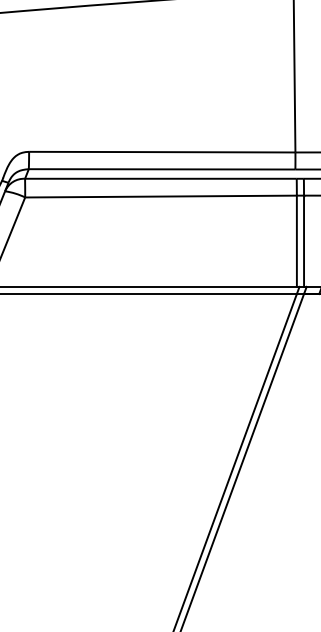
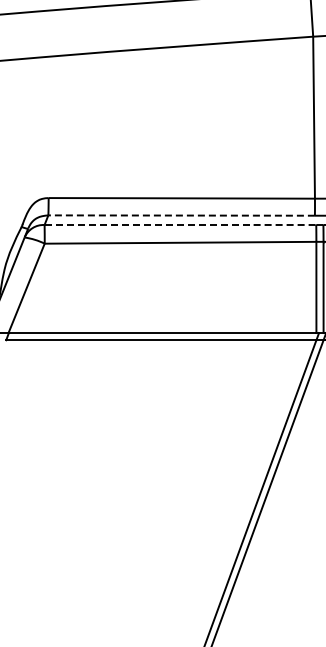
line: (162, 169) -> (182, 215), solid -> dashed
line: (162, 178) -> (182, 224), solid -> dashed

